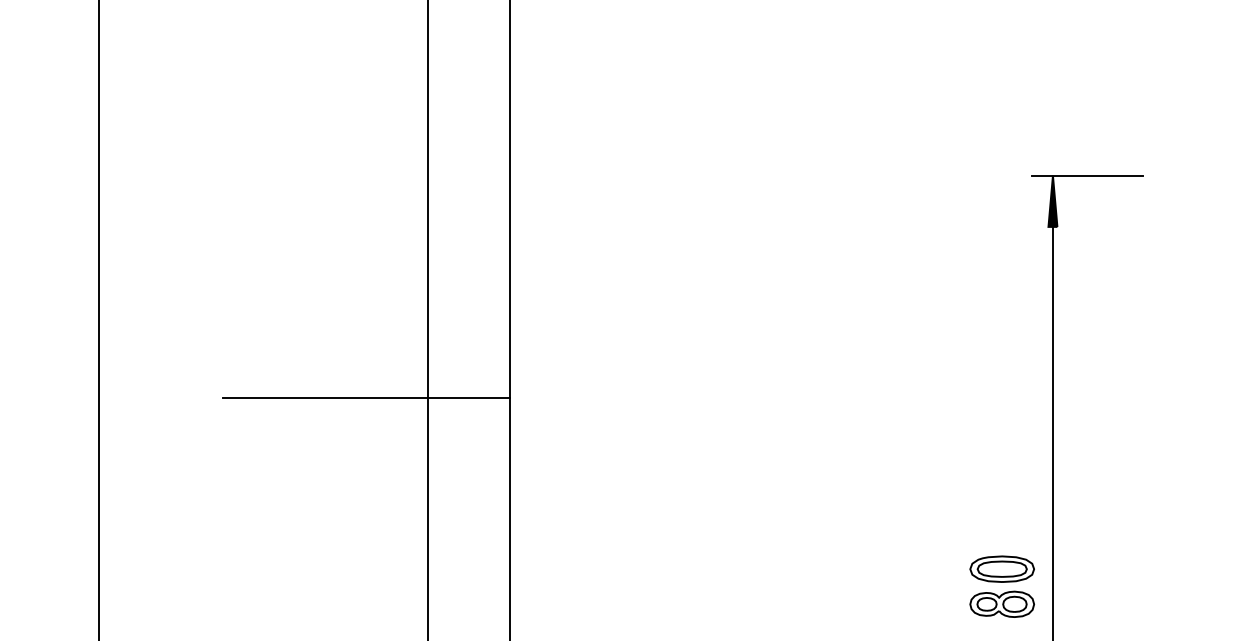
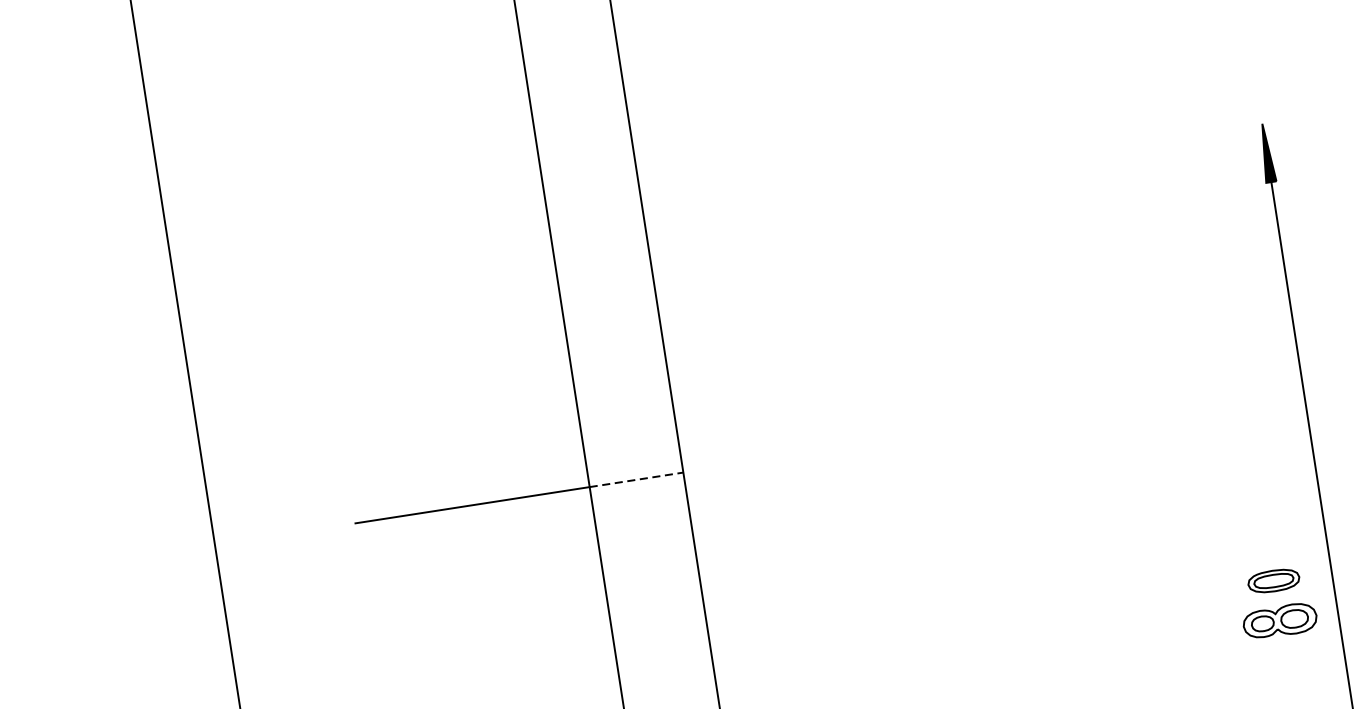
line: (1087, 175) -> (1301, 117), removed
line: (469, 397) -> (636, 479), solid -> dashed
part: (1001, 568) -> (1273, 580), size x0.7

